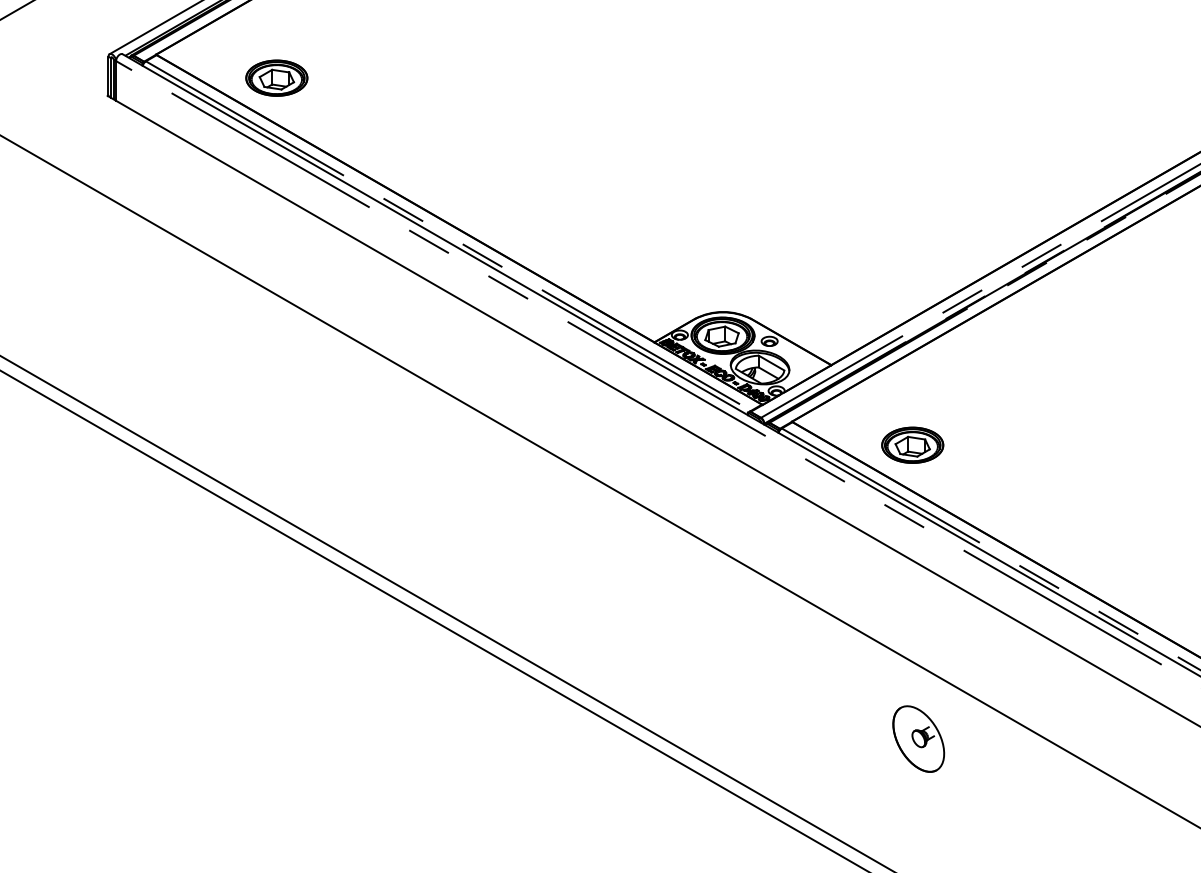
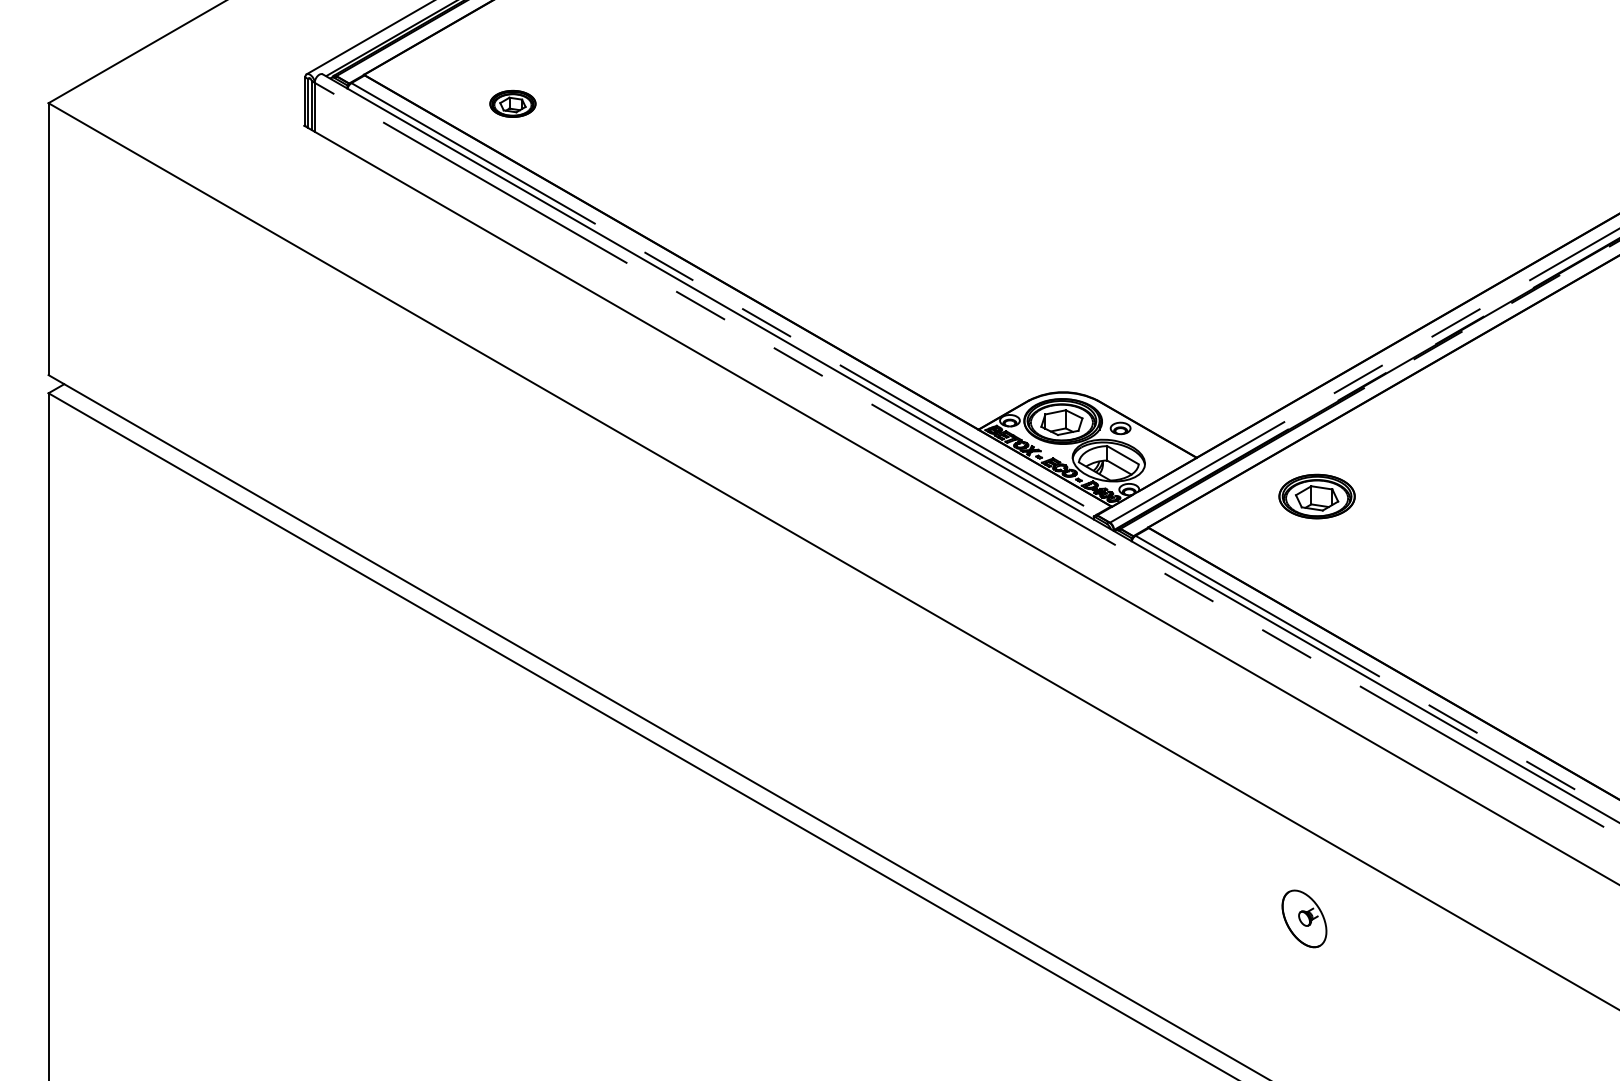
part: (276, 77) -> (512, 103), size x0.6
part: (912, 445) -> (1316, 496), moved
part: (918, 738) -> (1304, 918), size x0.7

